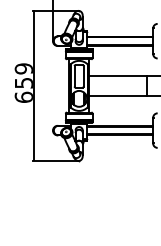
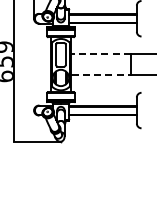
line: (117, 75) -> (100, 53), solid -> dashed
line: (118, 96) -> (101, 75), solid -> dashed

